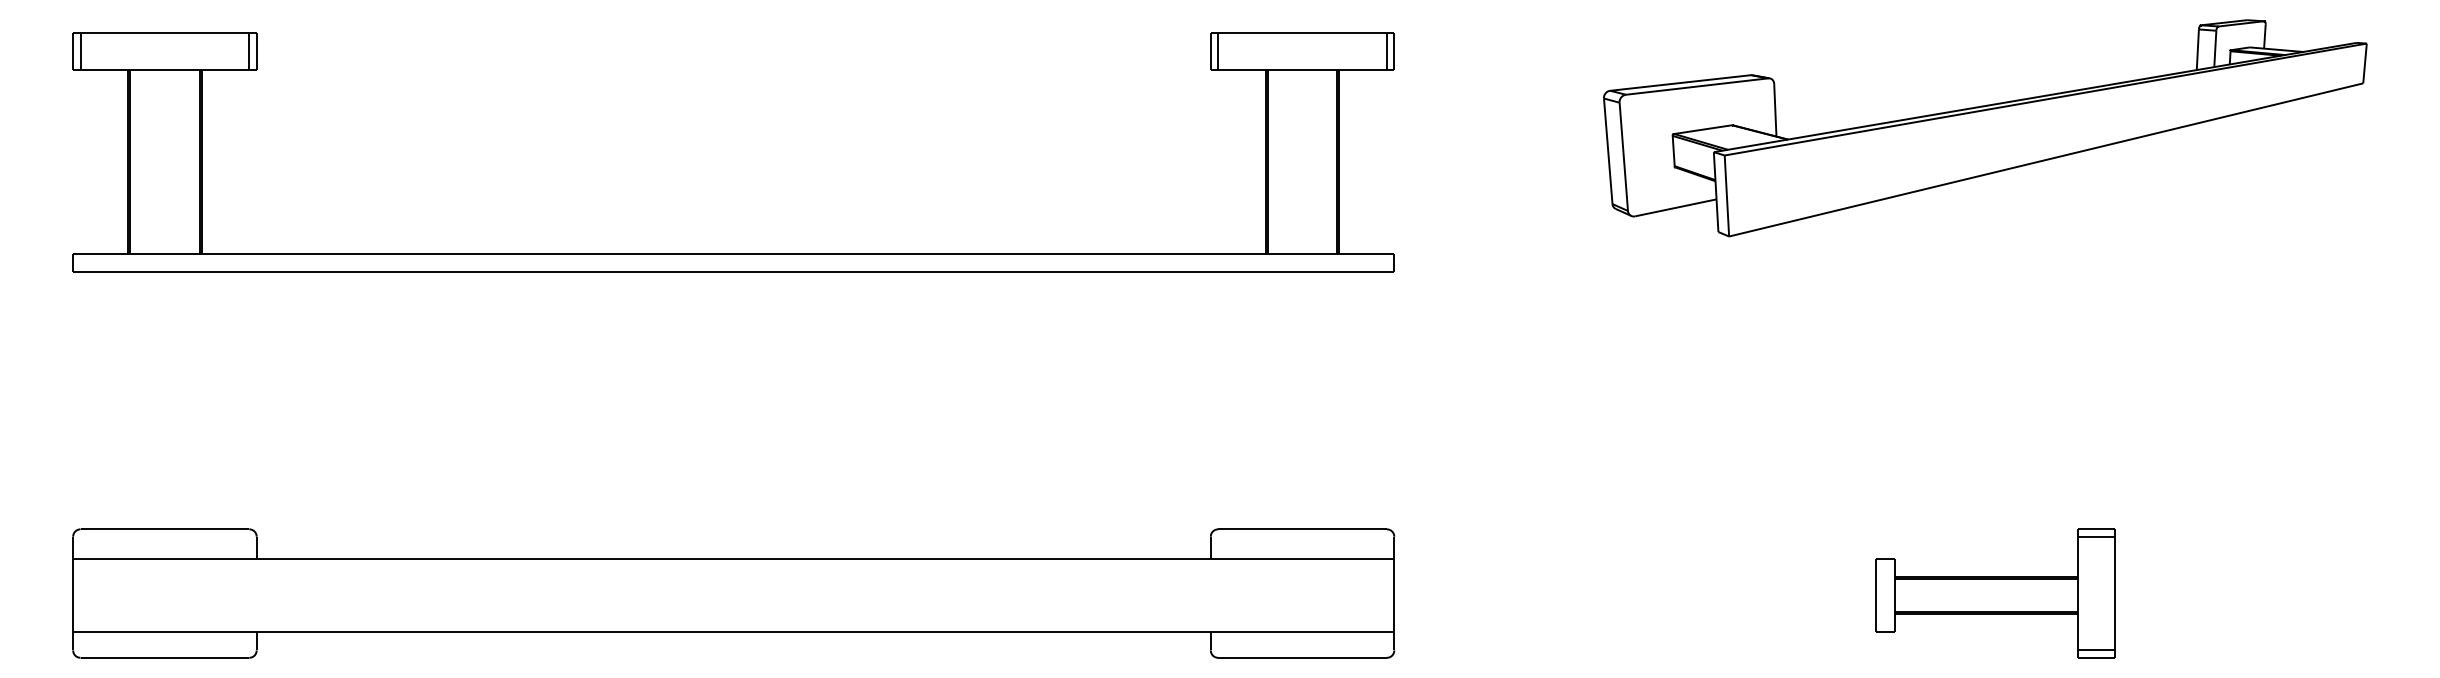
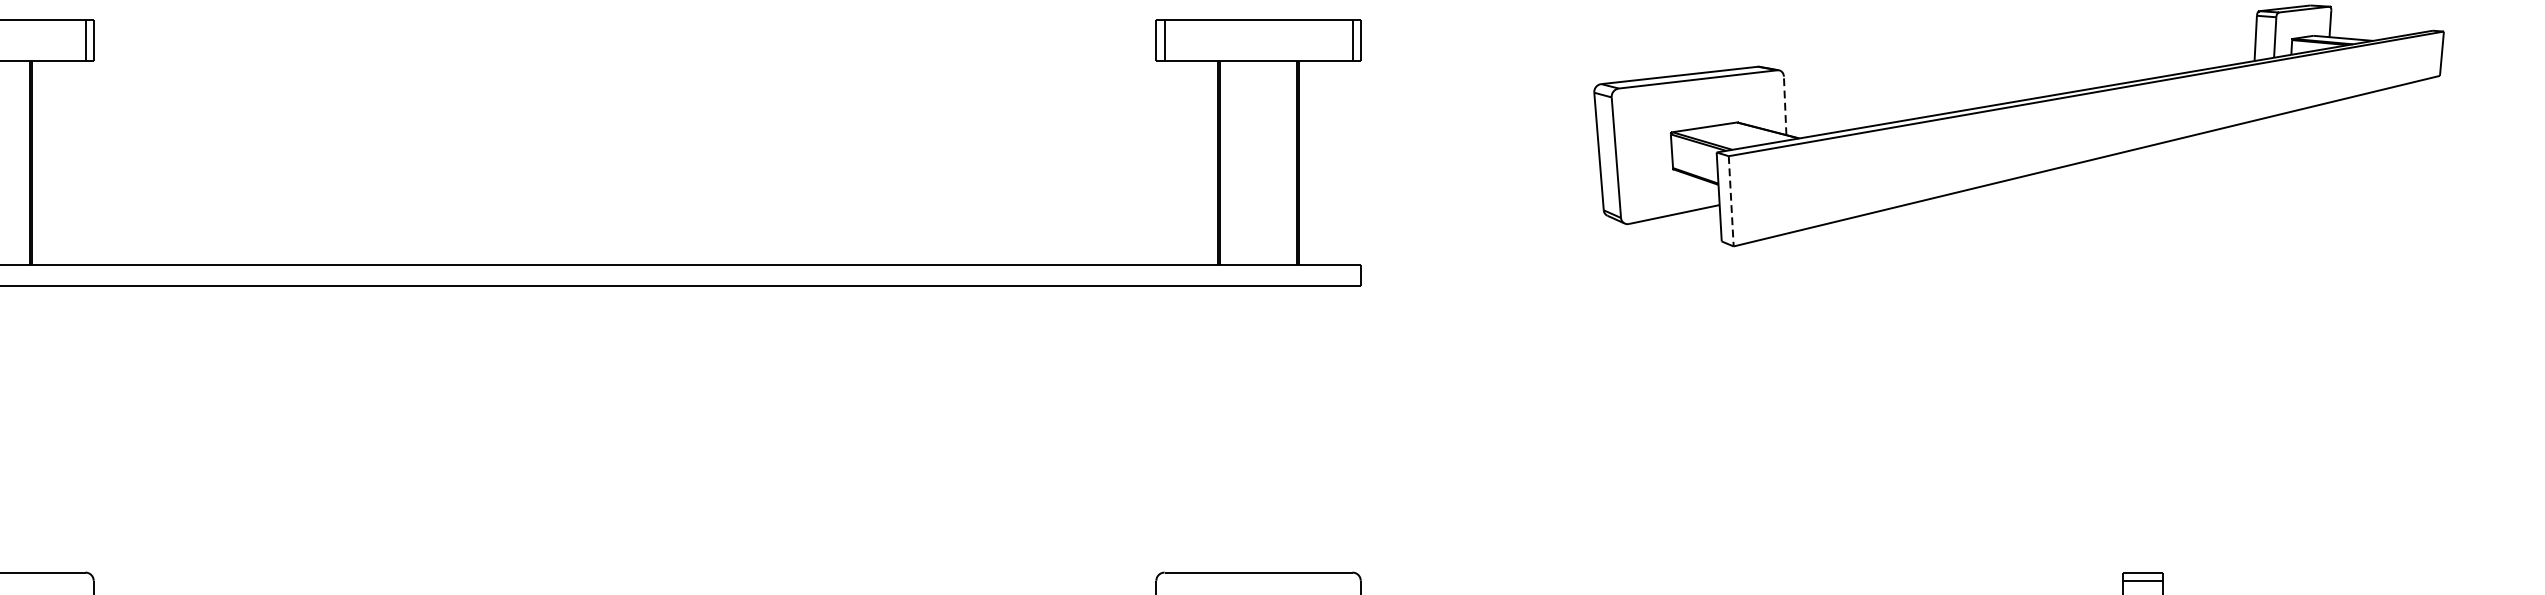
line: (1775, 109) -> (1785, 104), solid -> dashed
line: (1726, 196) -> (1730, 201), solid -> dashed

